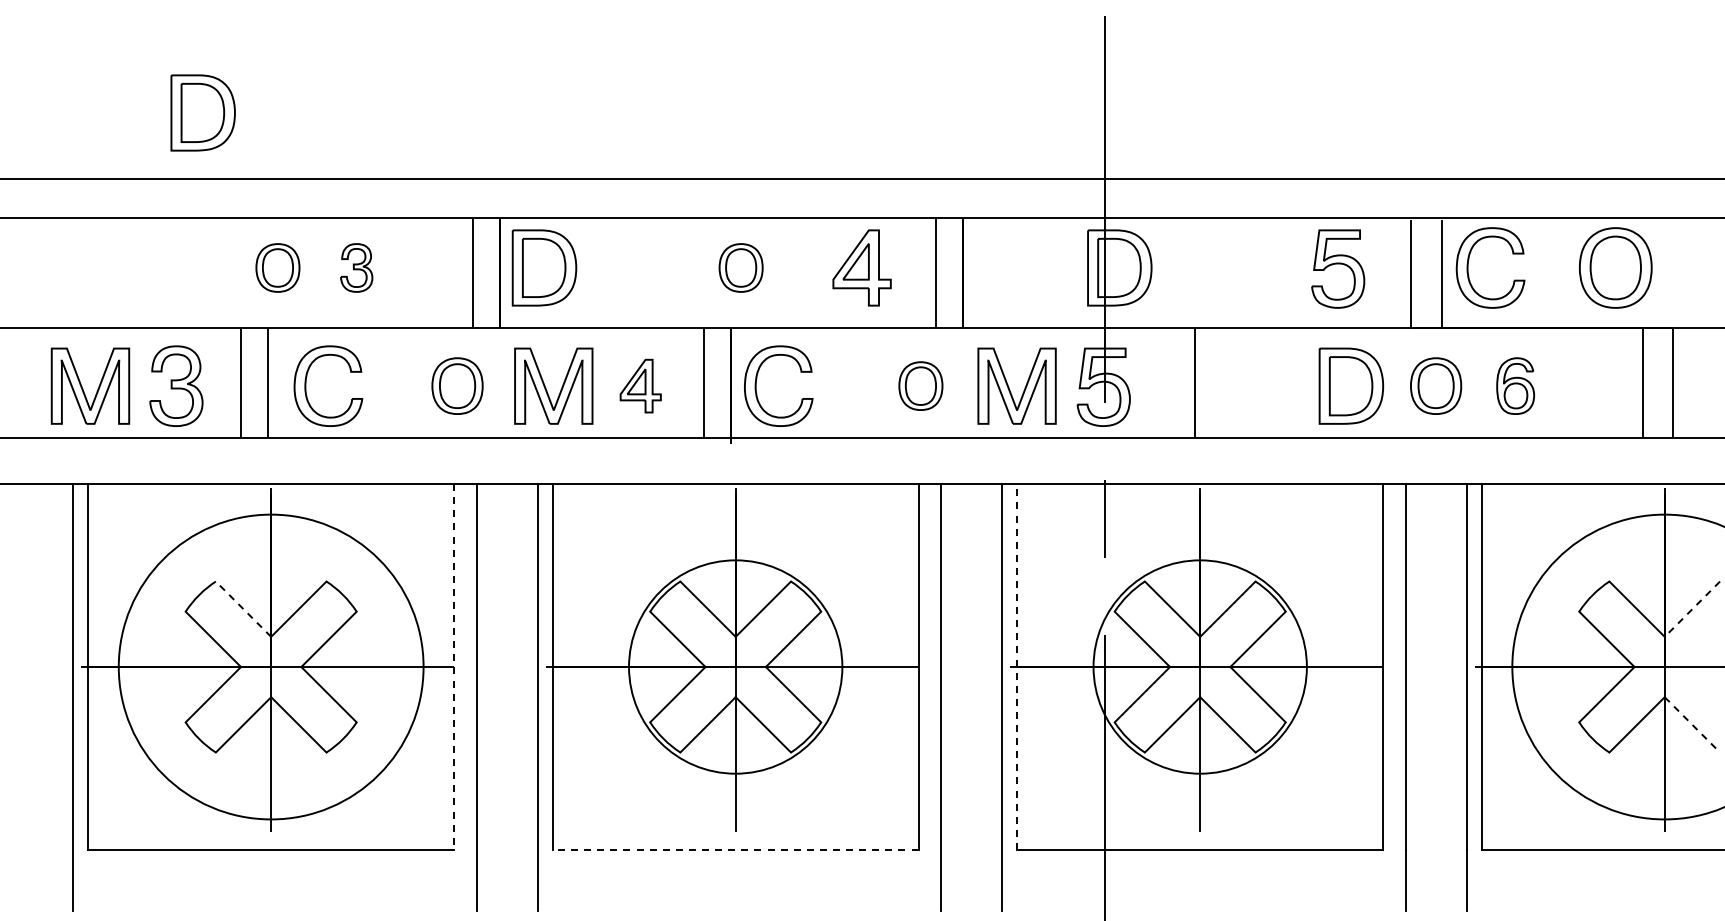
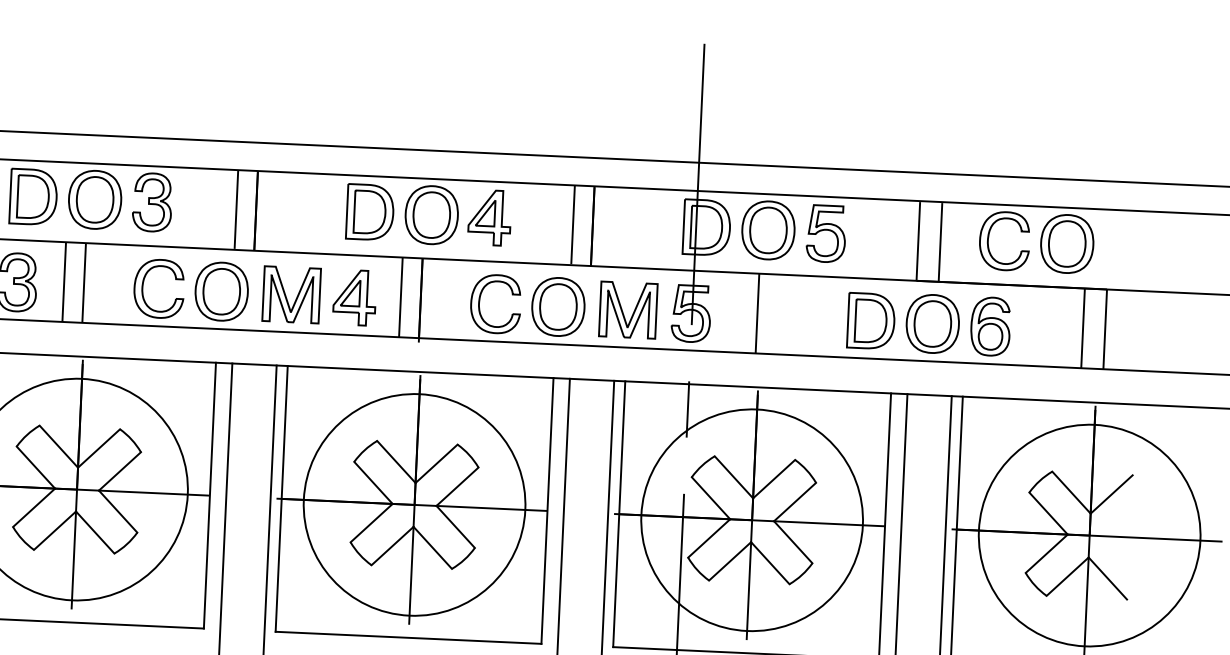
part: (202, 112) -> (33, 196), moved
part: (277, 267) -> (94, 199), size x1.67
part: (356, 267) -> (152, 202), size x1.67
part: (544, 267) -> (370, 212), moved
part: (740, 267) -> (431, 214), size x1.67
part: (861, 267) -> (489, 217), moved
part: (1204, 267) -> (768, 230), added
part: (1468, 267) -> (988, 240), moved
part: (1338, 268) -> (826, 233), moved
part: (306, 385) -> (143, 287), moved
part: (457, 385) -> (221, 291), size x1.43
part: (640, 385) -> (354, 297), size x1.43
part: (756, 385) -> (479, 302), moved
part: (920, 385) -> (558, 306), size x1.67
part: (1435, 385) -> (932, 323), size x1.43
part: (1515, 385) -> (990, 326), size x1.43
line: (243, 608) -> (58, 446), dashed -> solid
line: (1692, 609) -> (1111, 494), dashed -> solid
circle: (735, 666) -> (414, 504), size x1.43
circle: (1199, 666) -> (751, 519), size x1.43
line: (454, 667) -> (210, 495), dashed -> solid
line: (1017, 667) -> (619, 514), dashed -> solid
line: (1692, 725) -> (1107, 578), dashed -> solid
line: (735, 849) -> (408, 637), dashed -> solid

